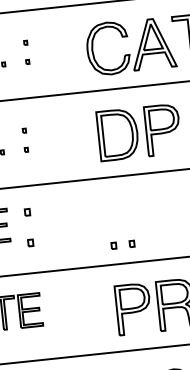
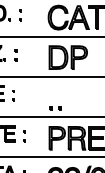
part: (29, 226) -> (13, 95), size x0.62
part: (62, 312) -> (24, 136), added

